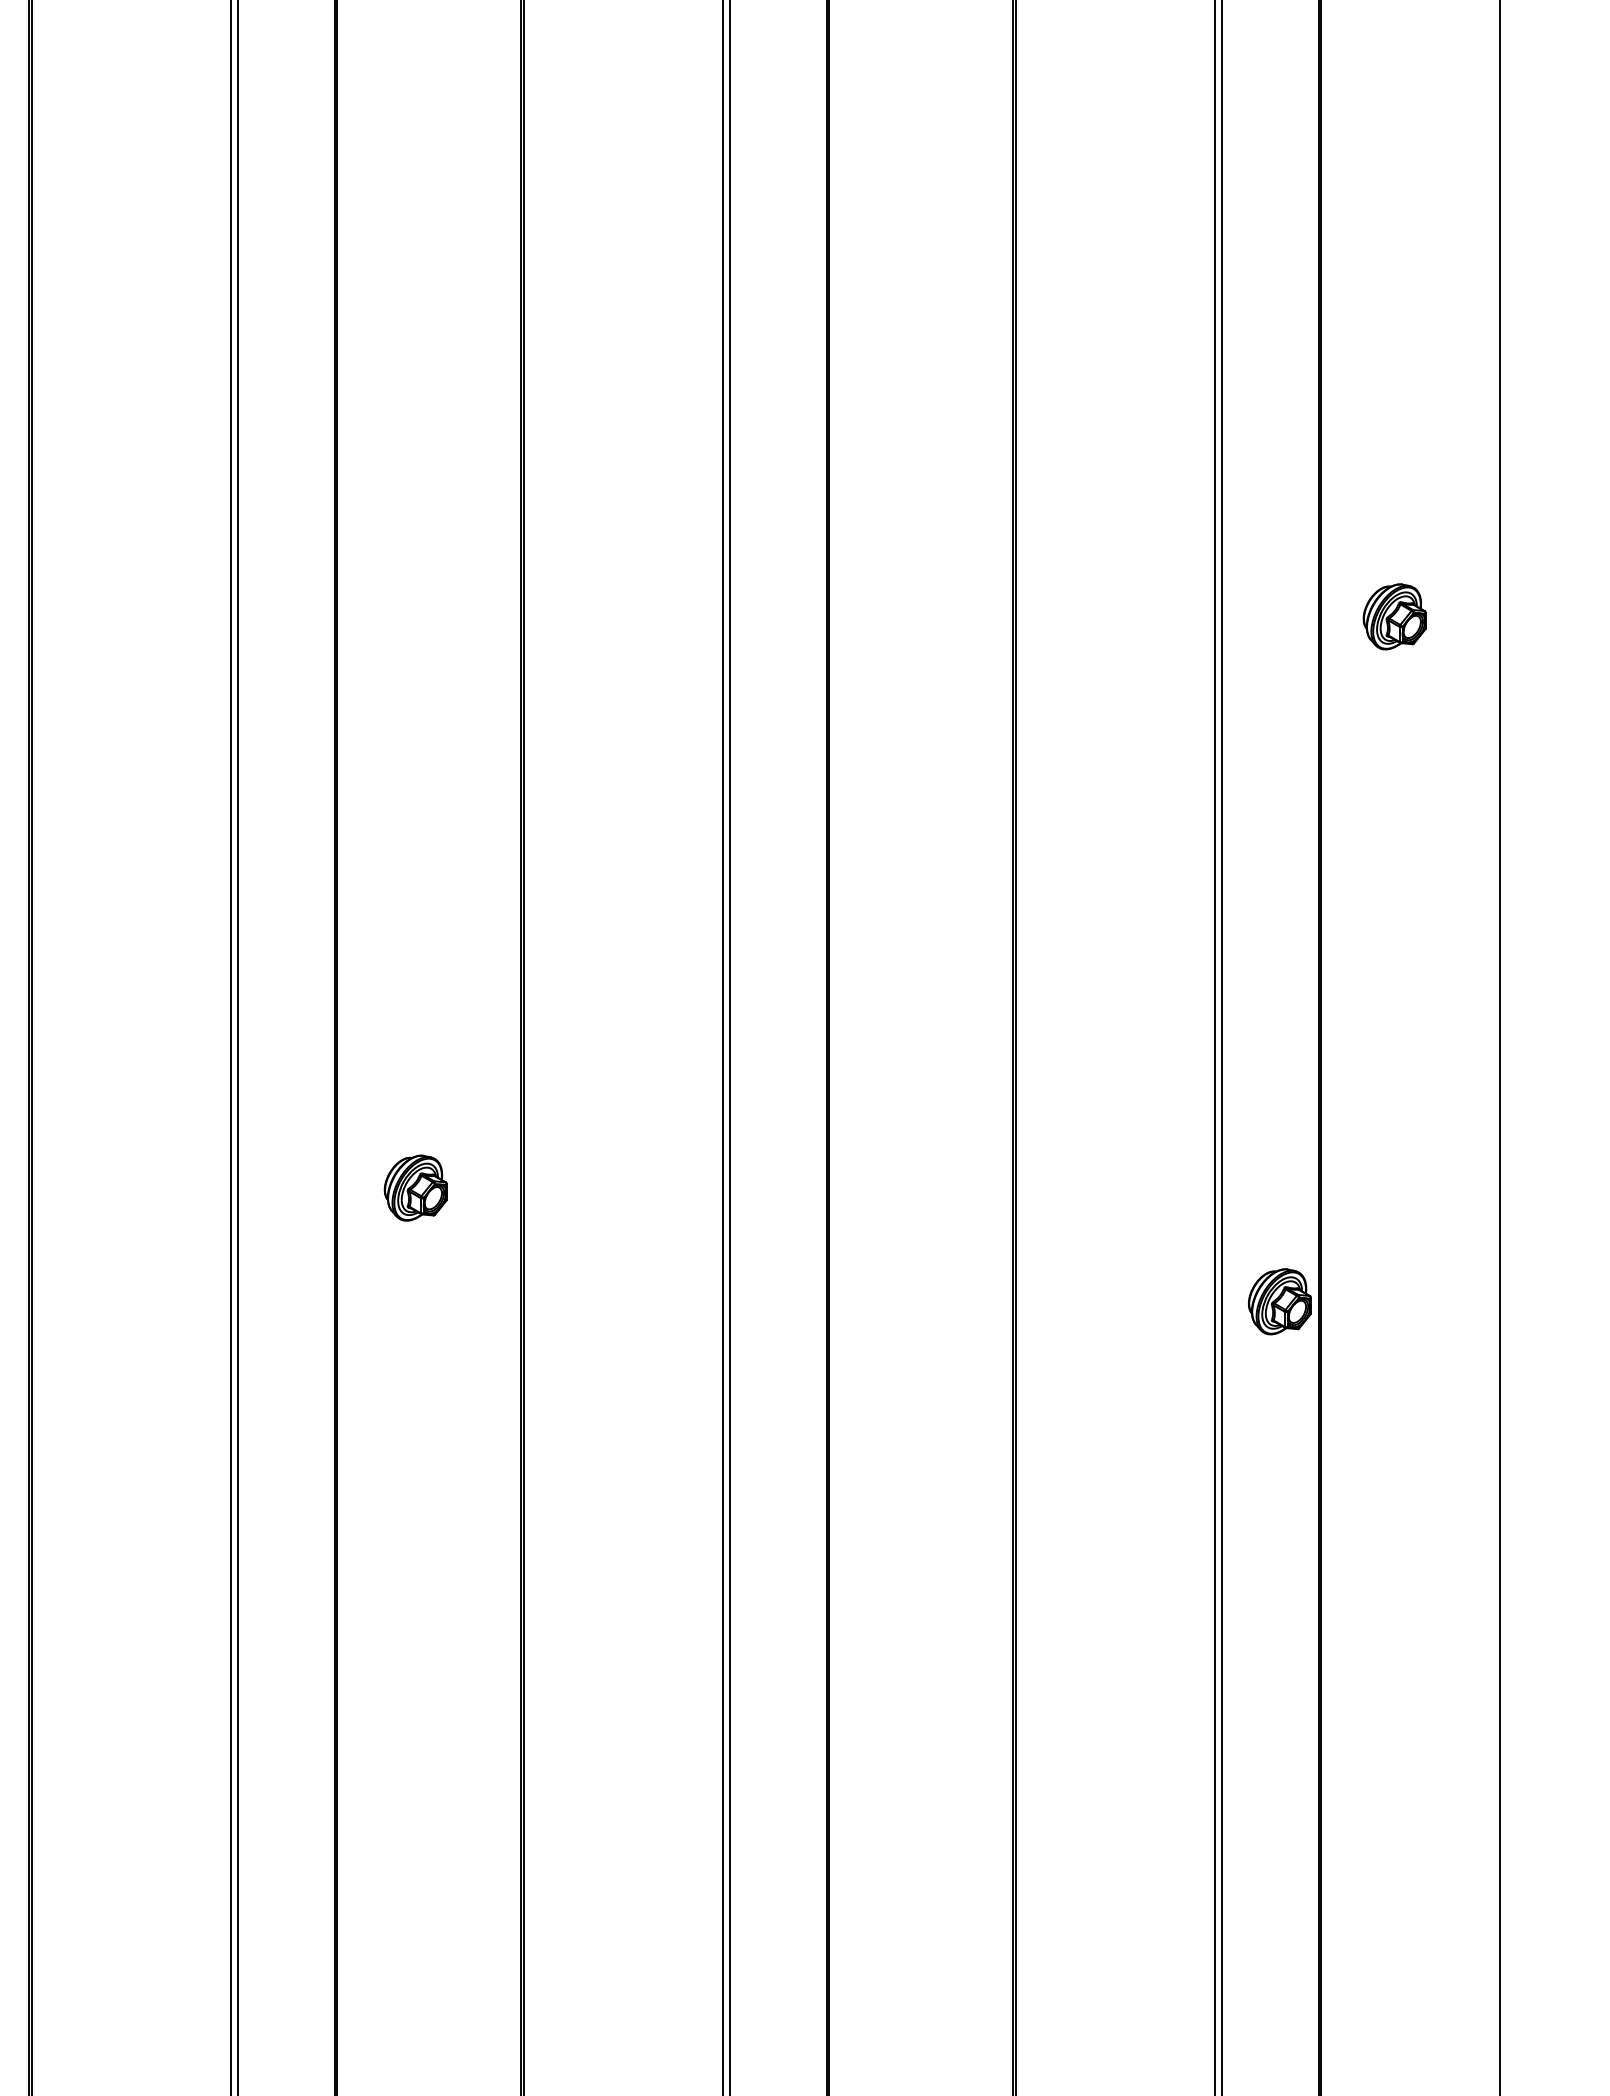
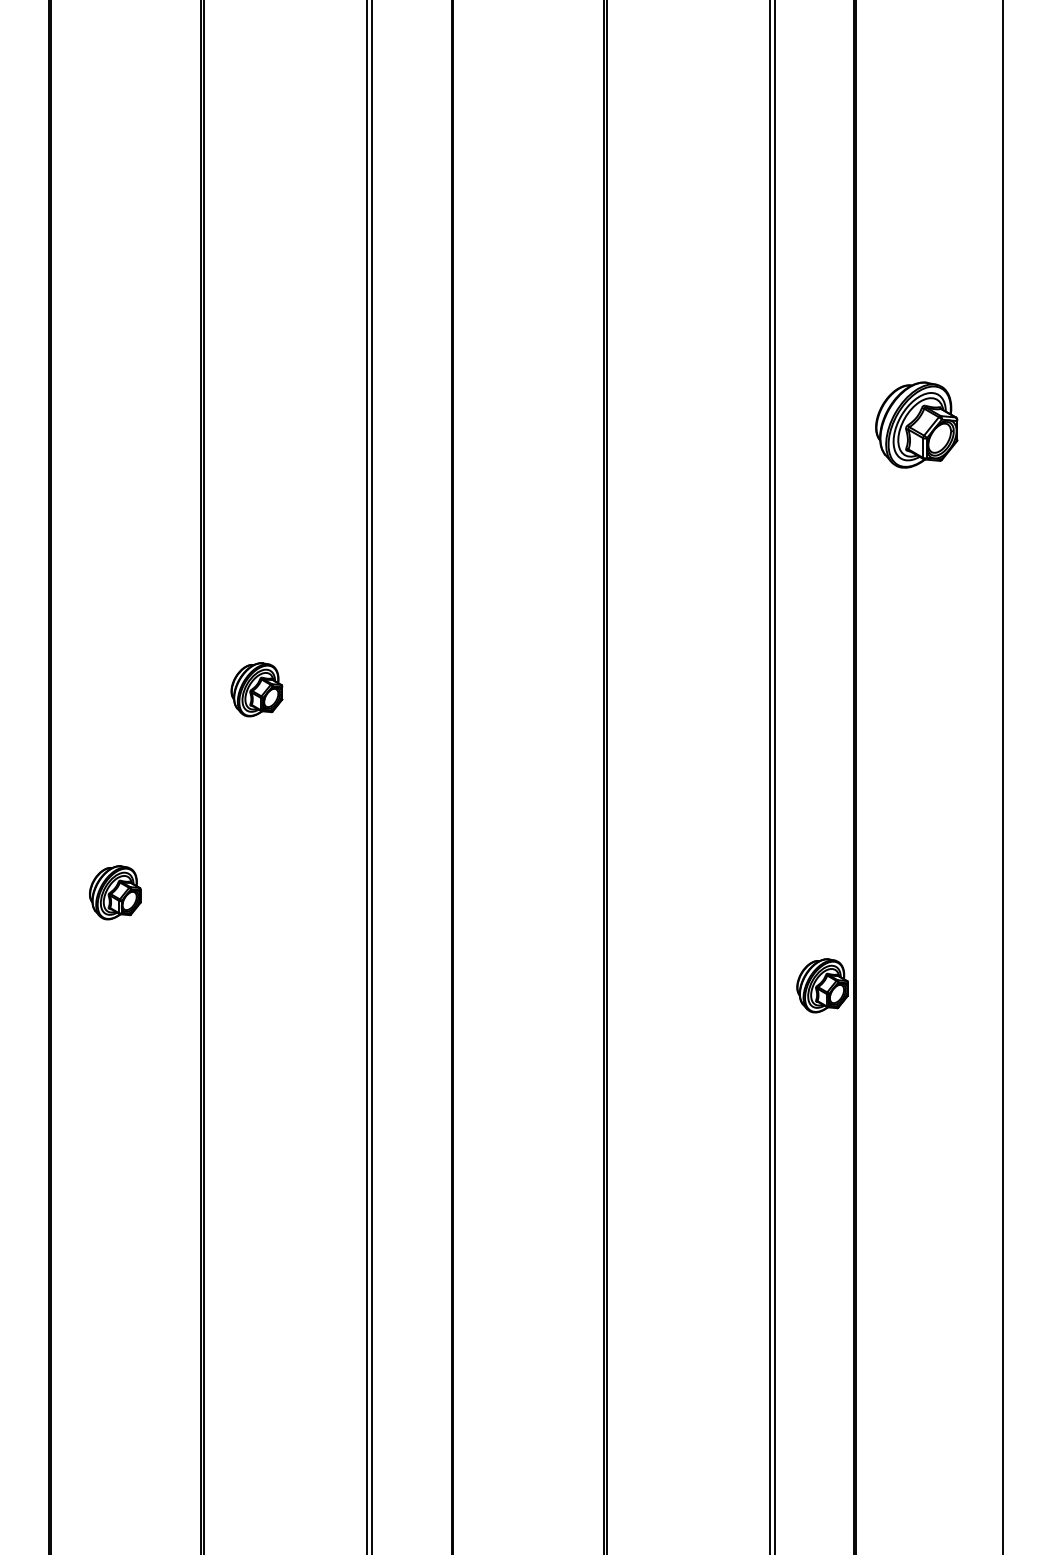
part: (1394, 616) -> (916, 424), size x1.6
part: (588, 939) -> (256, 689), added

